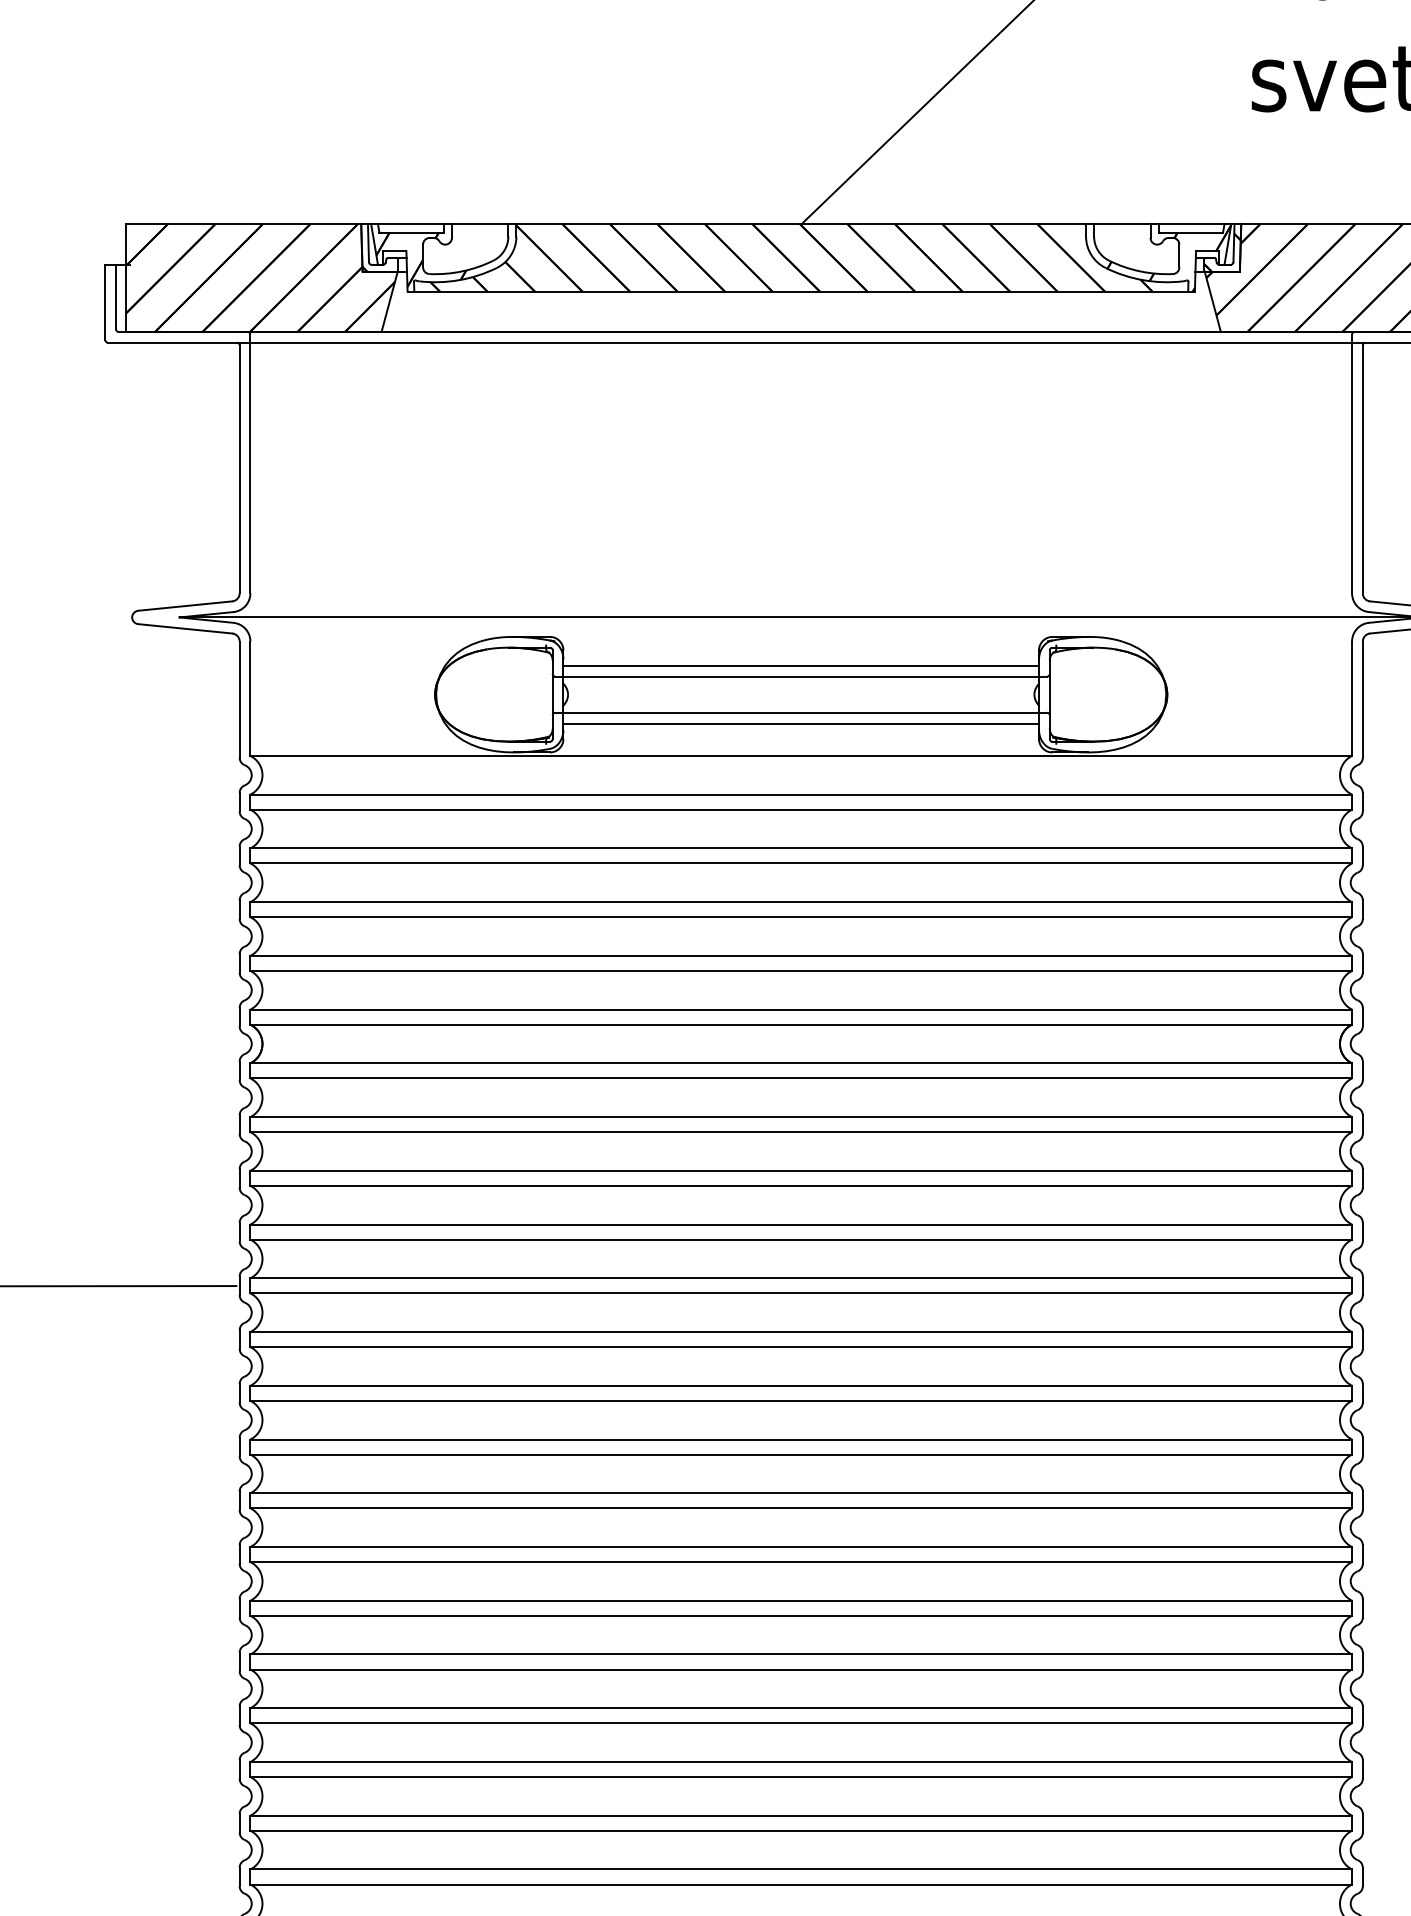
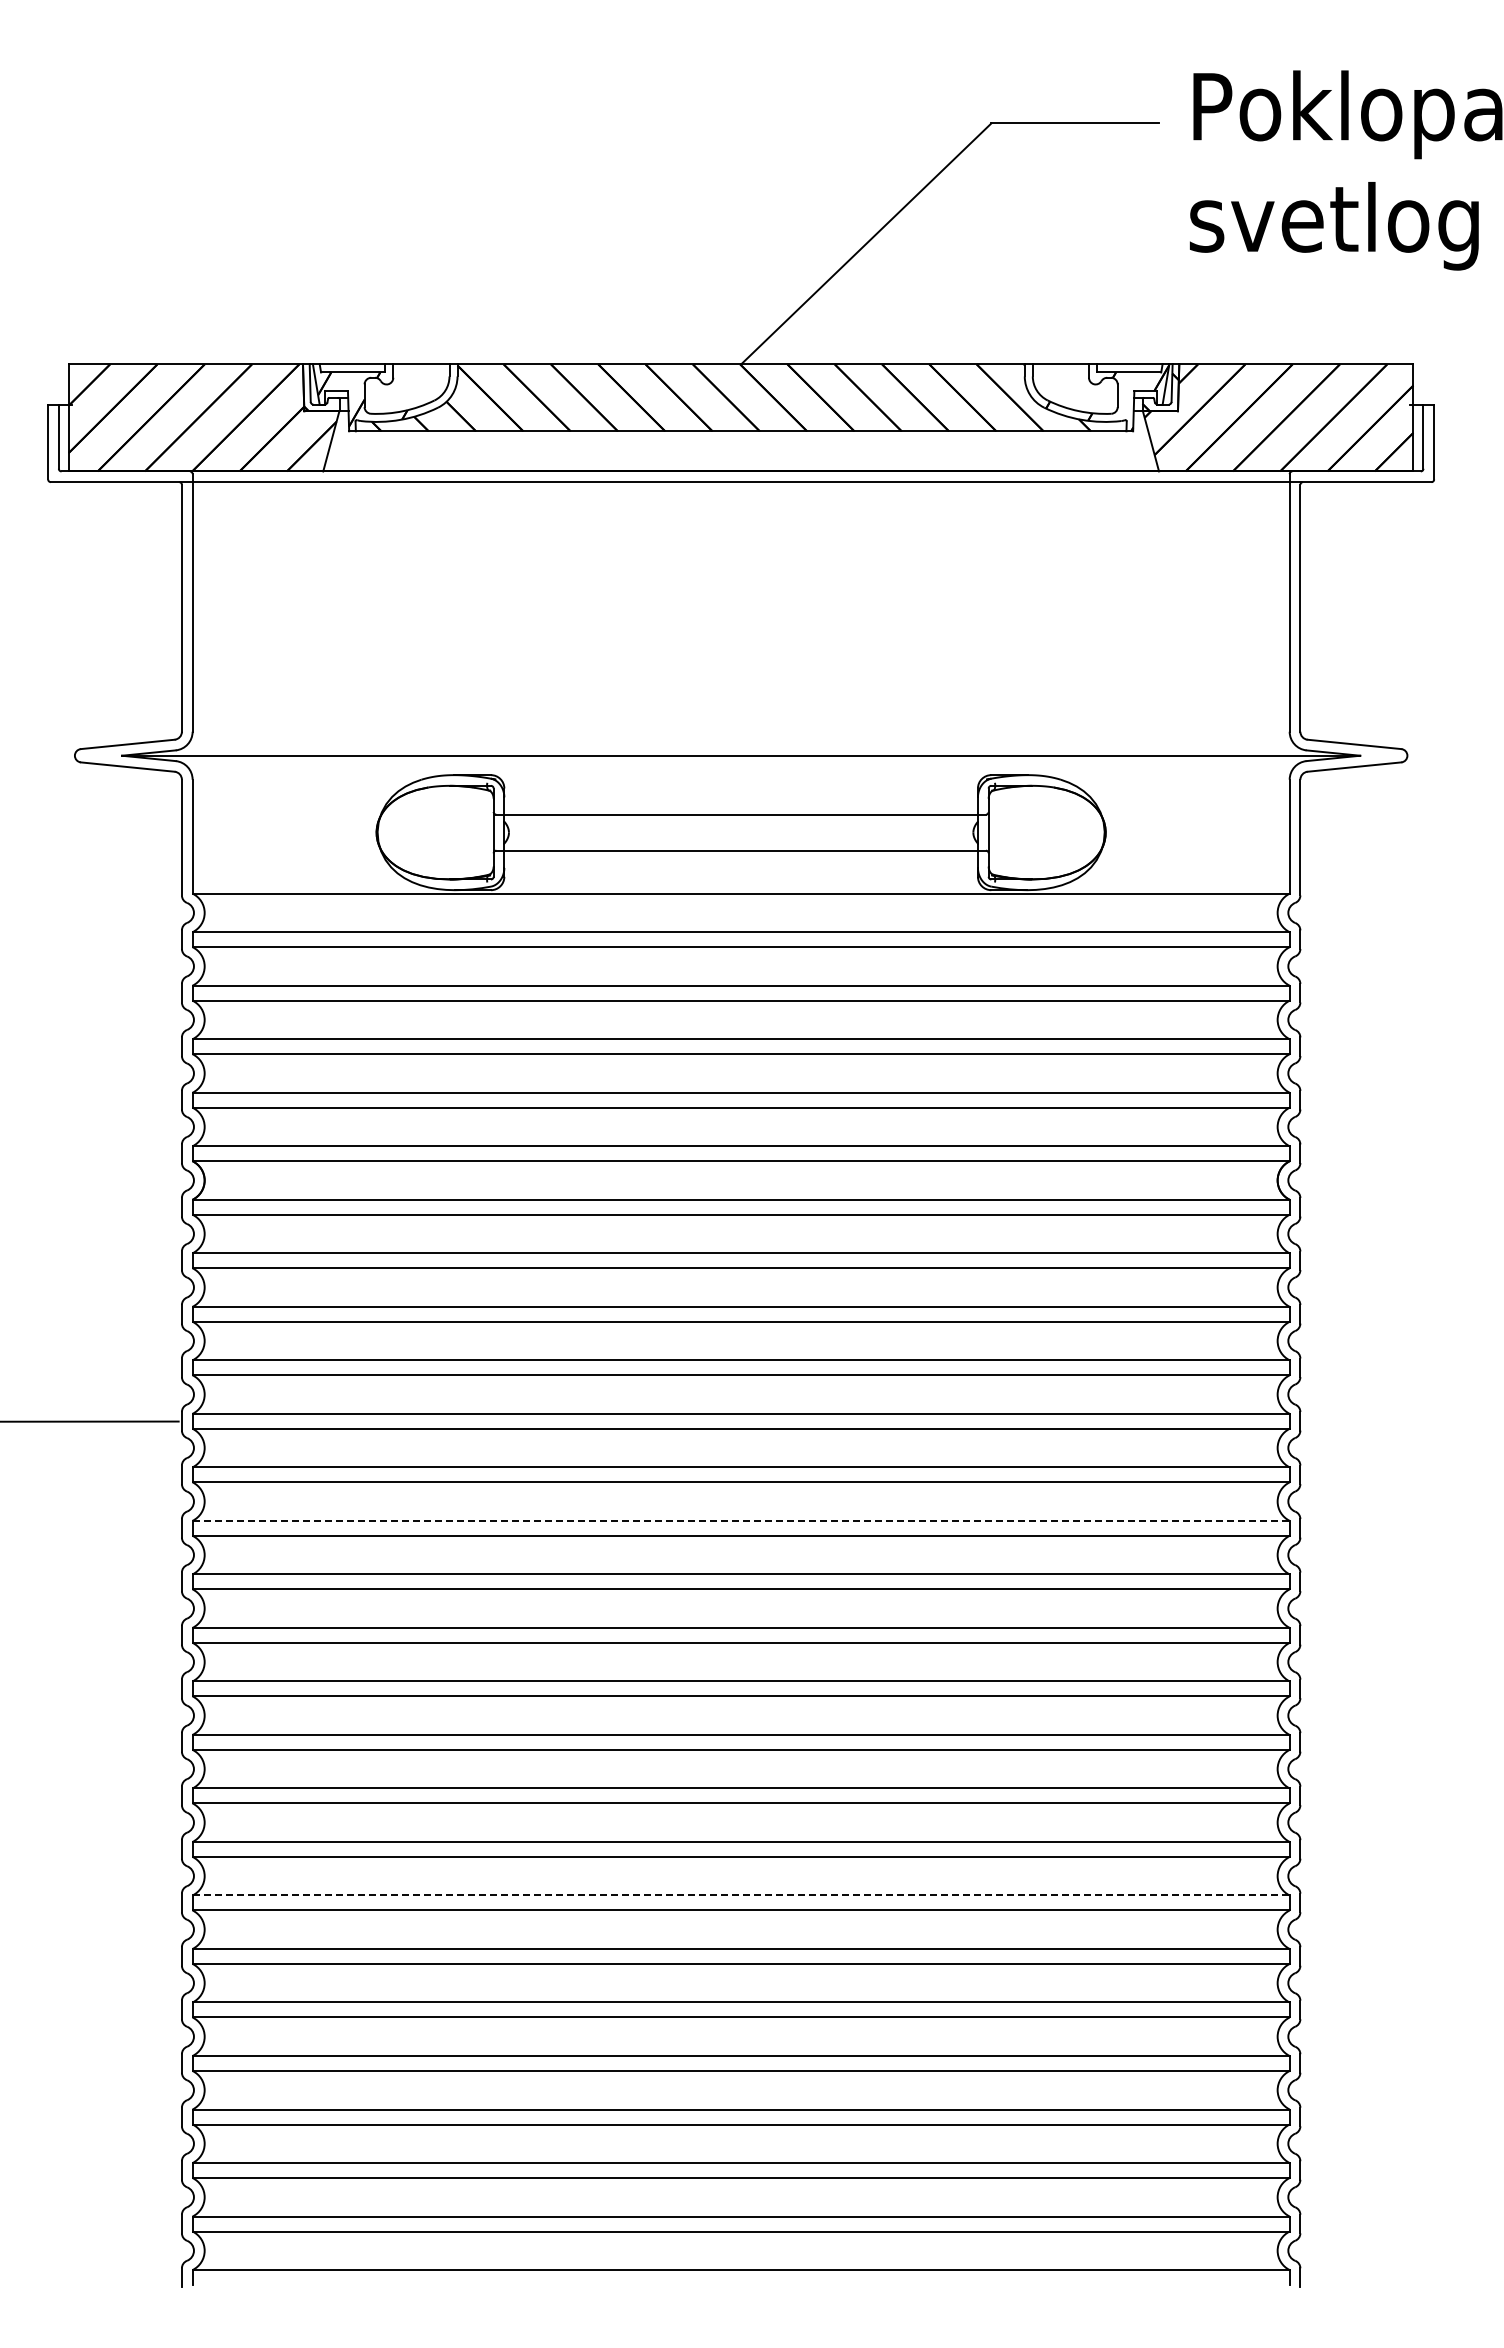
line: (800, 665) -> (740, 803), removed
line: (800, 723) -> (740, 861), removed
line: (801, 1385) -> (741, 1520), solid -> dashed
line: (801, 1762) -> (741, 1895), solid -> dashed

